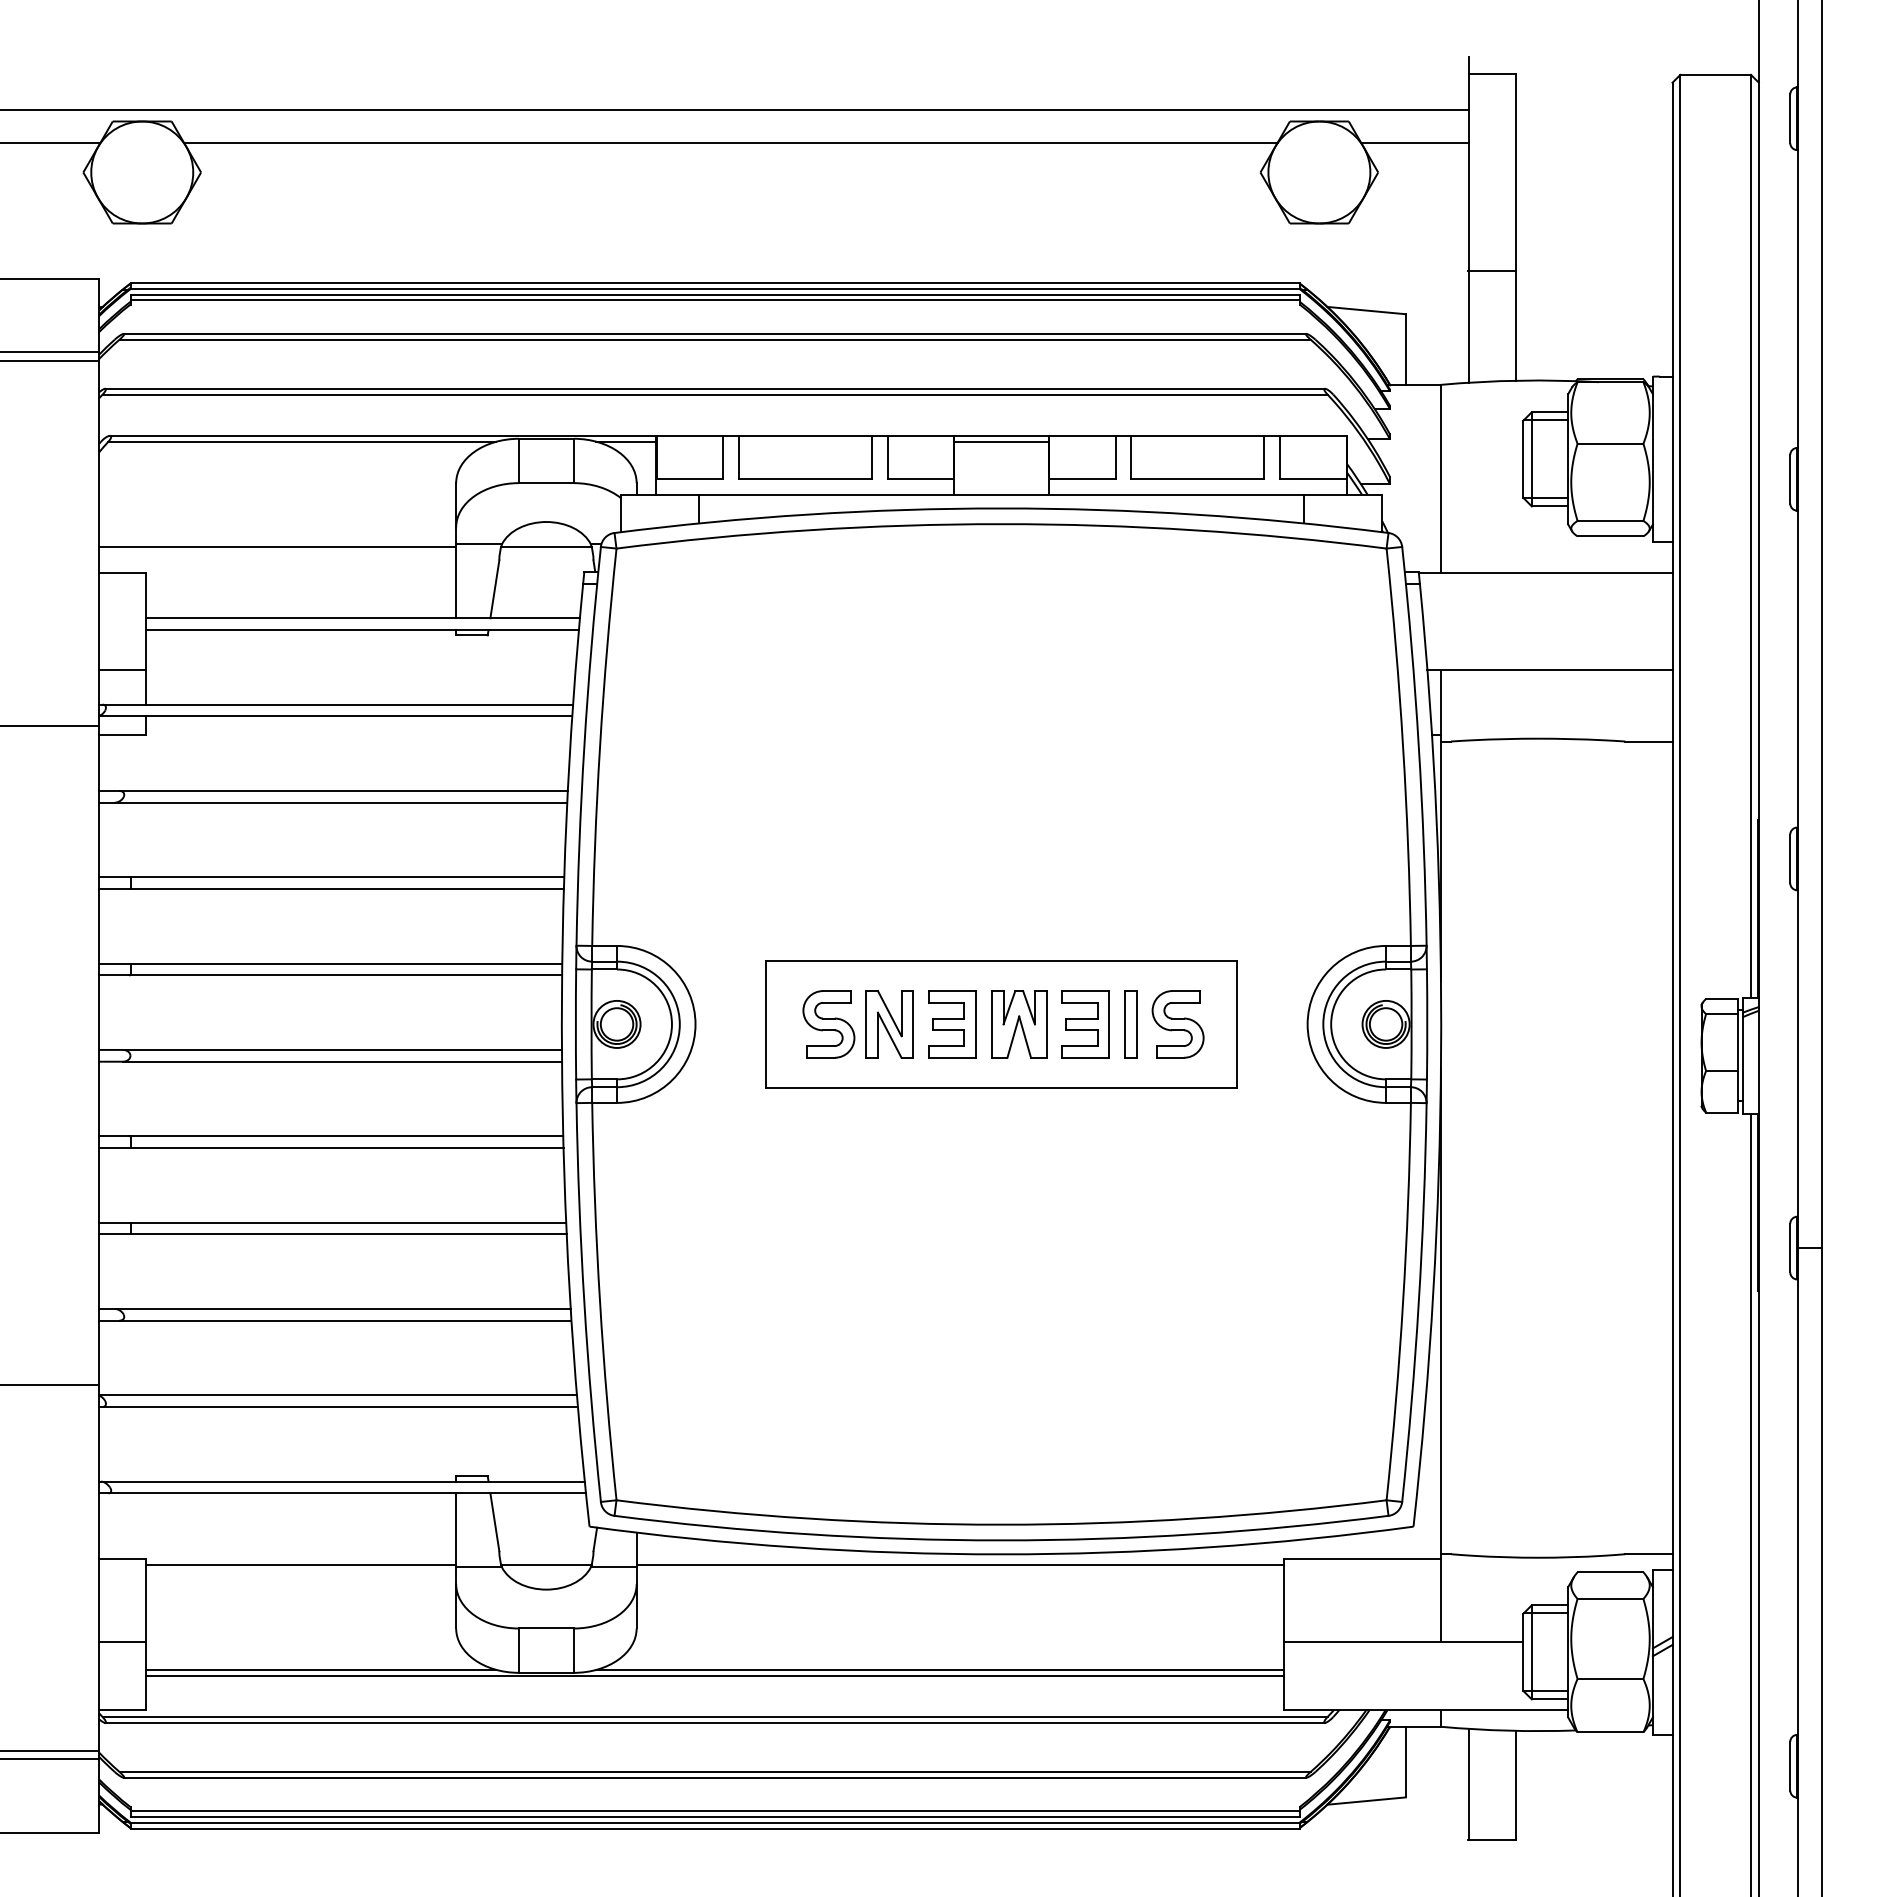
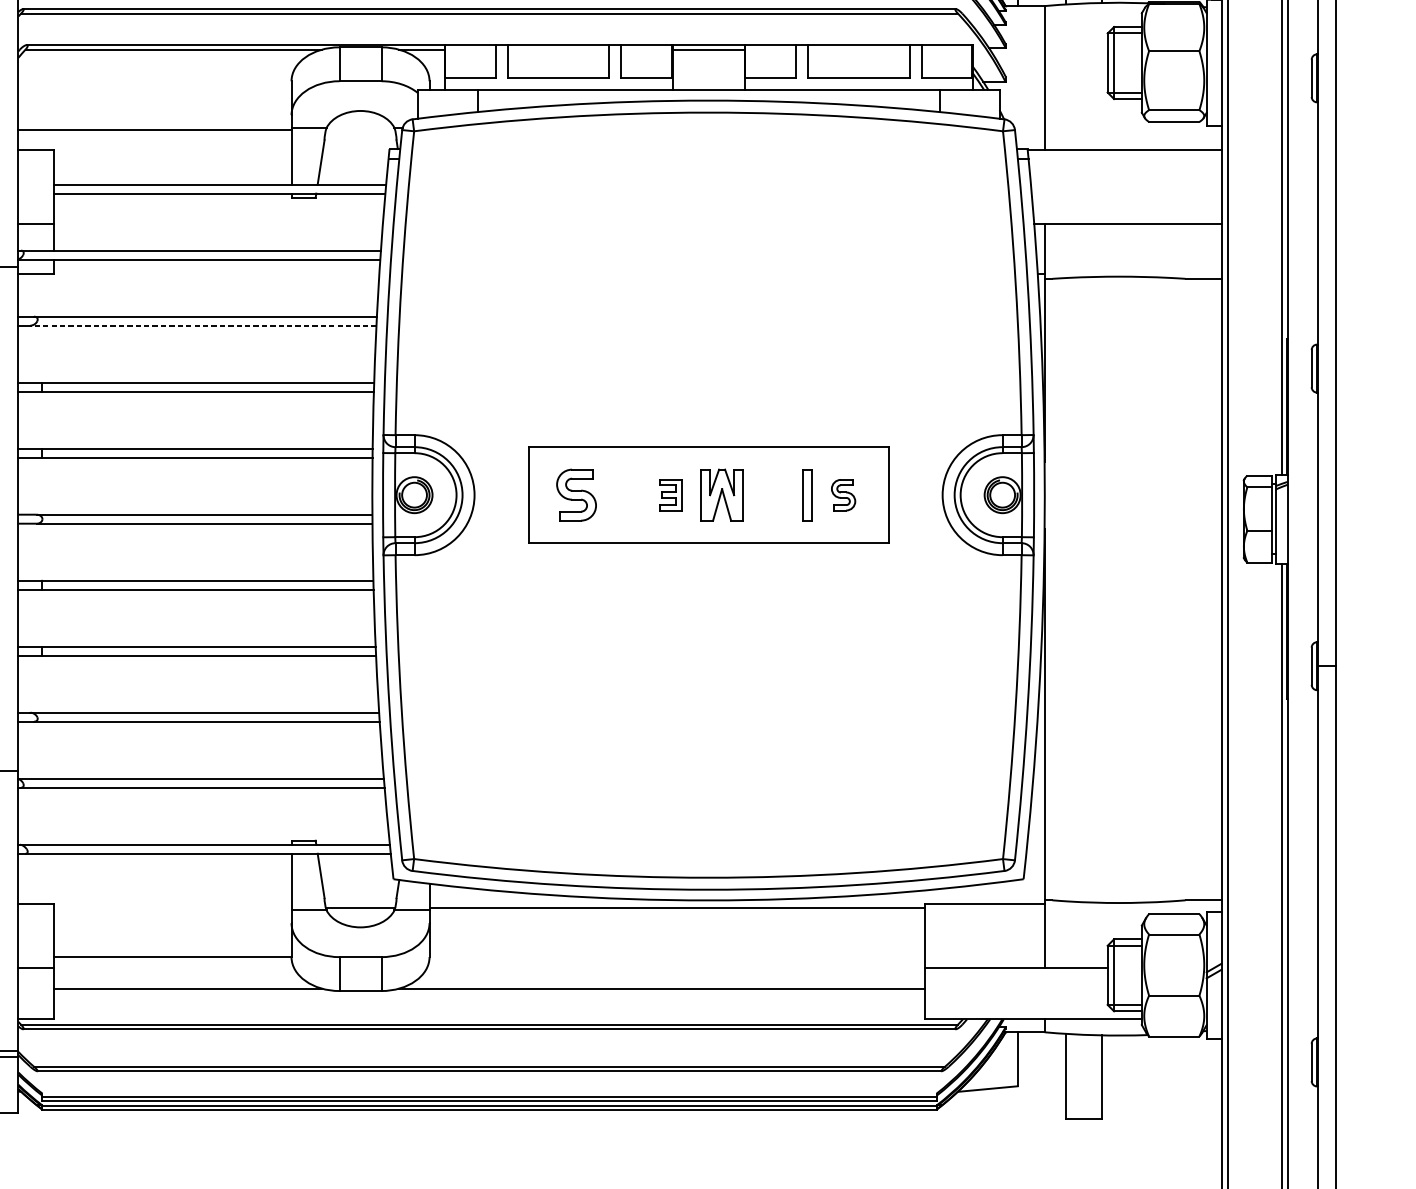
line: (546, 547) -> (360, 130), removed
line: (340, 802) -> (203, 325), solid -> dashed
part: (889, 1024) -> (622, 495), removed
part: (952, 1024) -> (671, 495), size x0.6
part: (1085, 1024) -> (772, 495), removed
part: (1177, 1024) -> (843, 495), size x0.6
line: (301, 1564) -> (173, 957), moved
line: (715, 1675) -> (489, 993), removed

